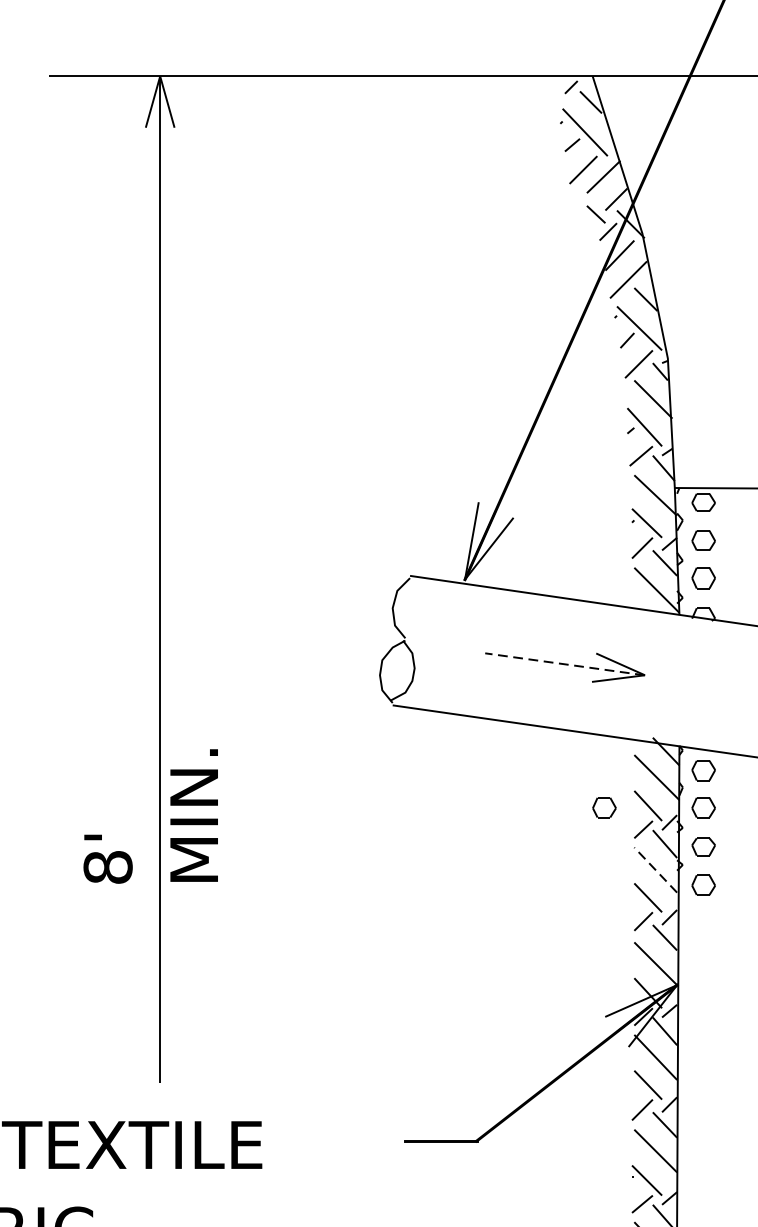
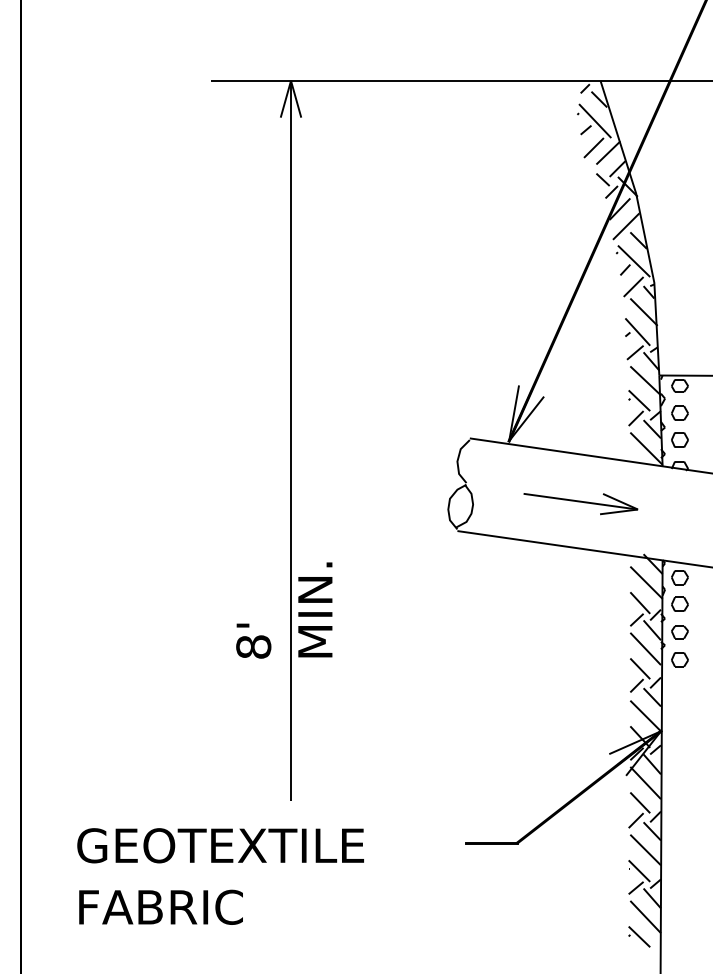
line: (564, 664) -> (580, 501), dashed -> solid
part: (603, 806) -> (608, 603), removed
line: (655, 869) -> (645, 648), dashed -> solid

